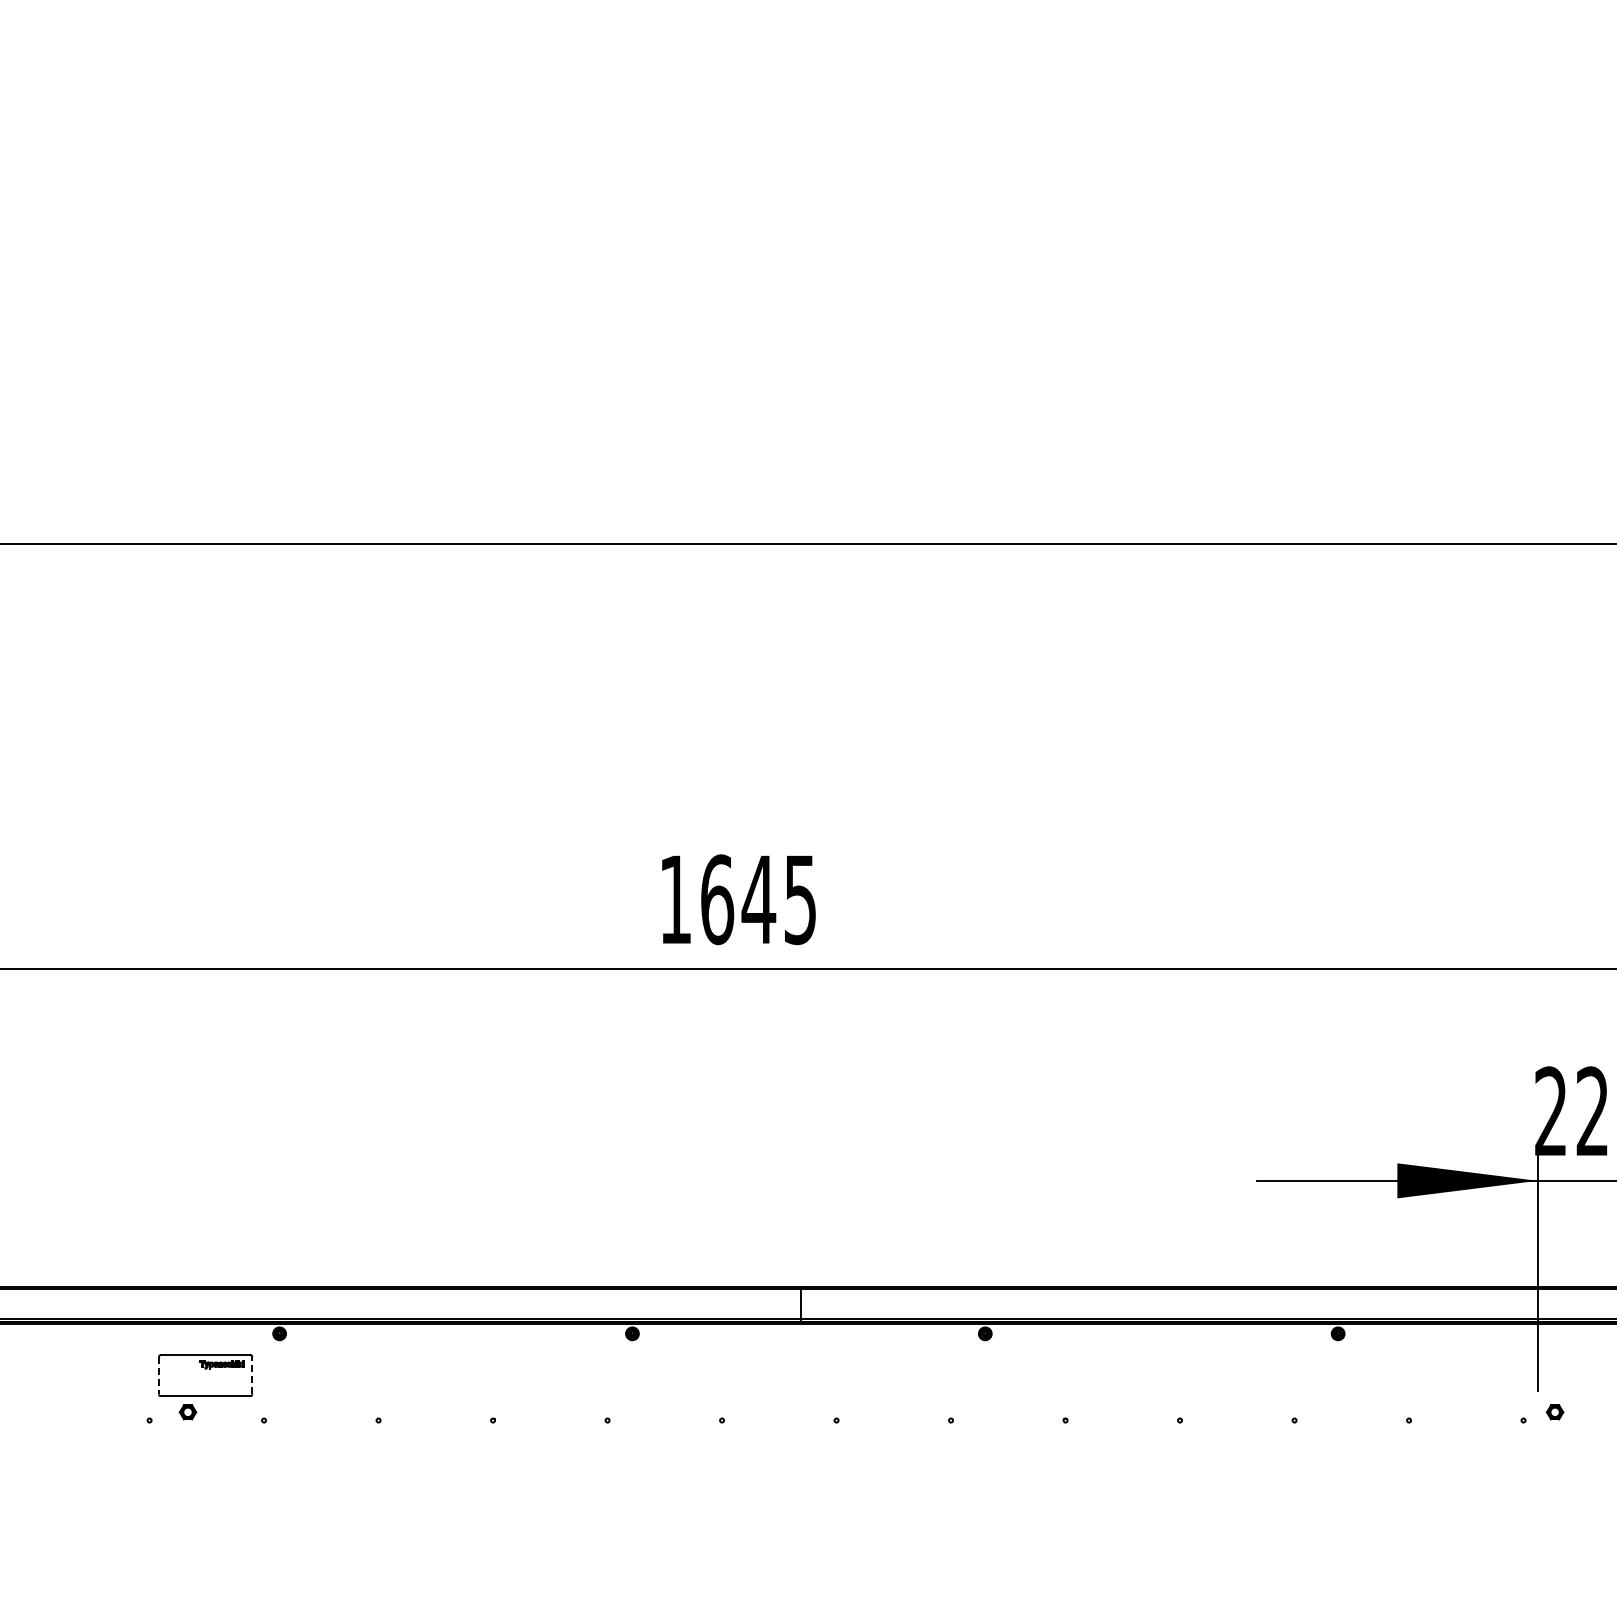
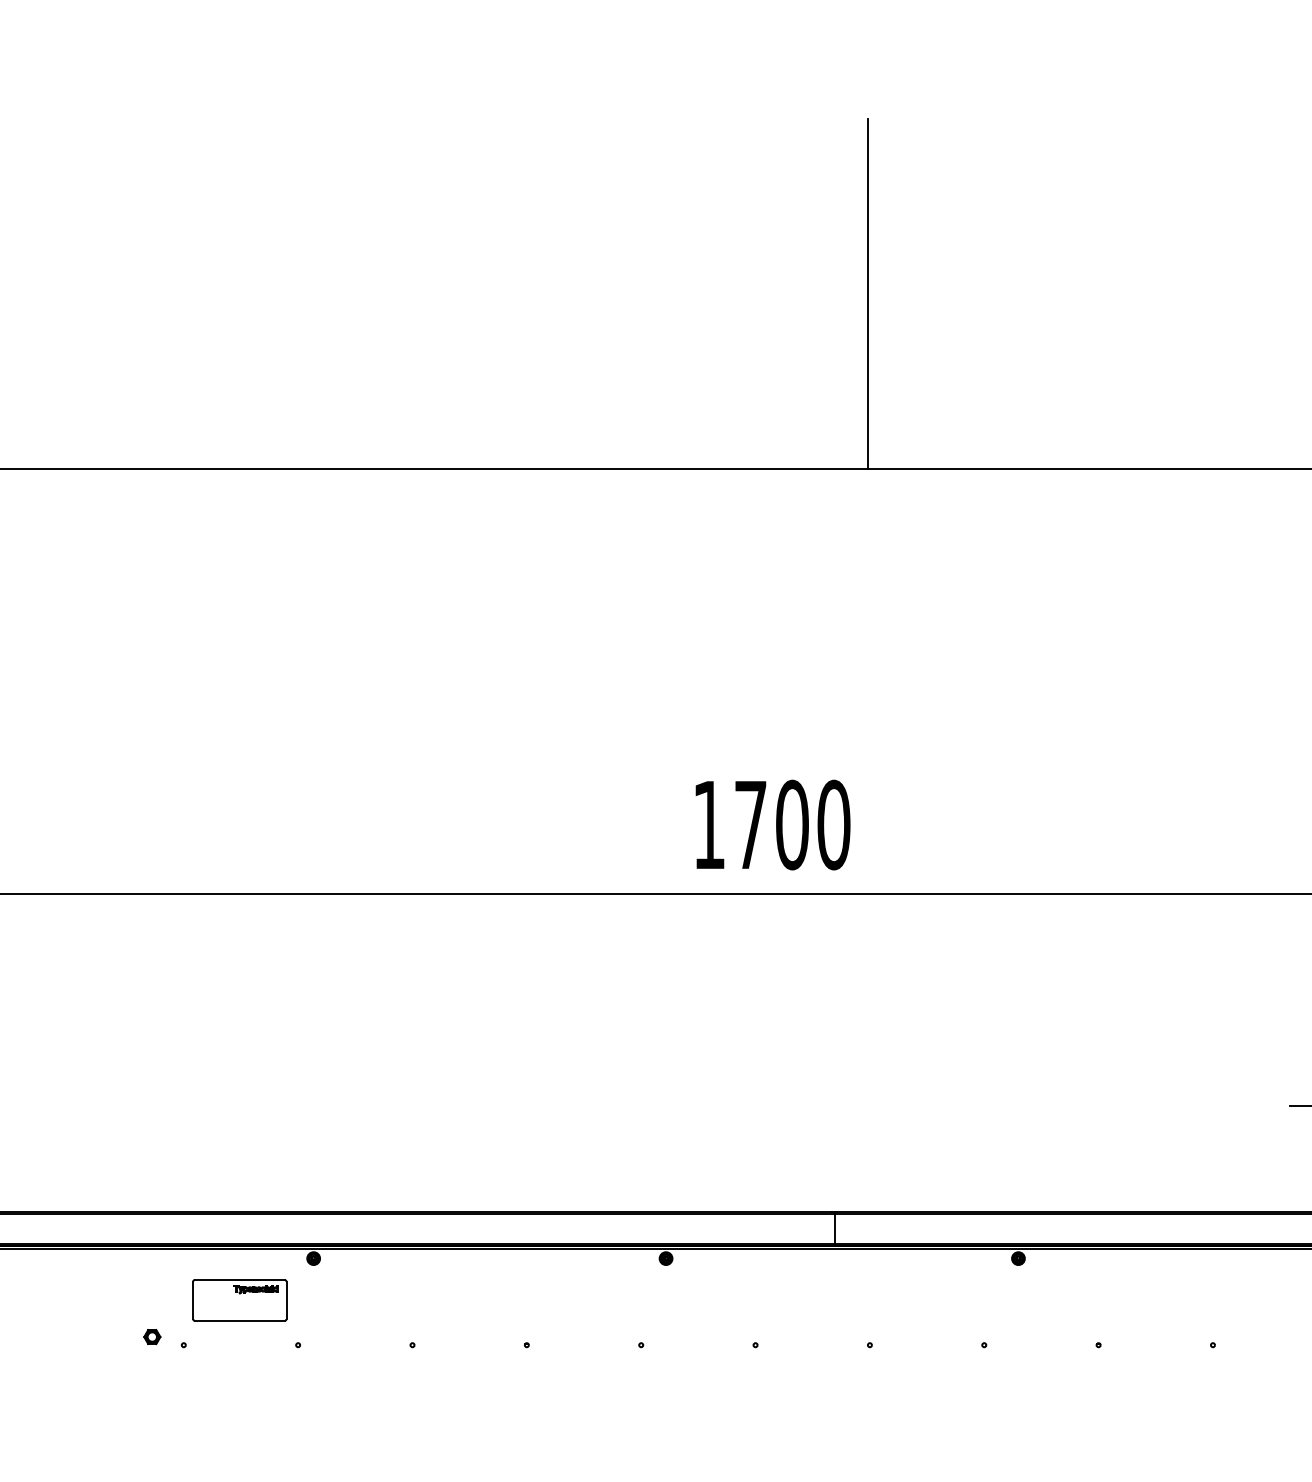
line: (834, 368) -> (867, 294), added
text: (759, 899) -> (792, 824), 1645 -> 1700
line: (158, 1375) -> (192, 1300), dashed -> solid
line: (252, 1375) -> (286, 1300), dashed -> solid
part: (187, 1412) -> (151, 1337), moved

